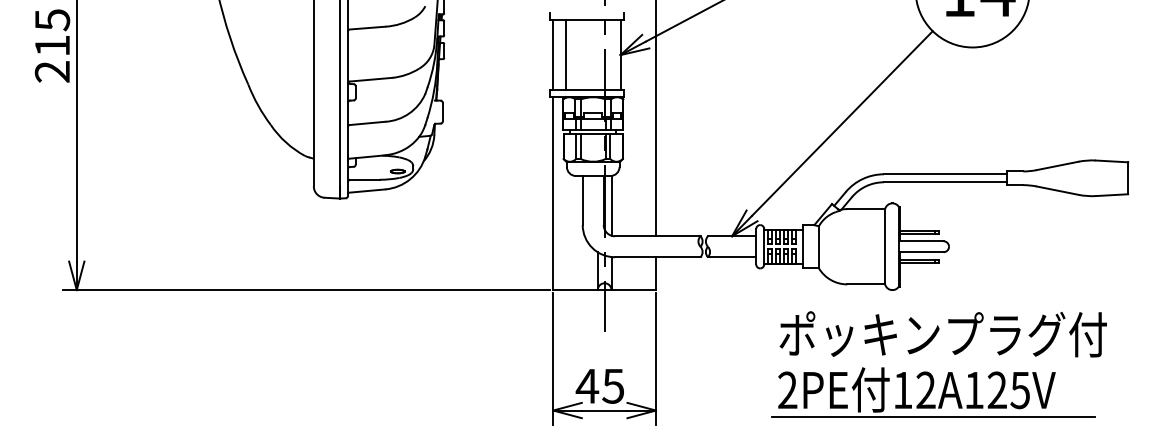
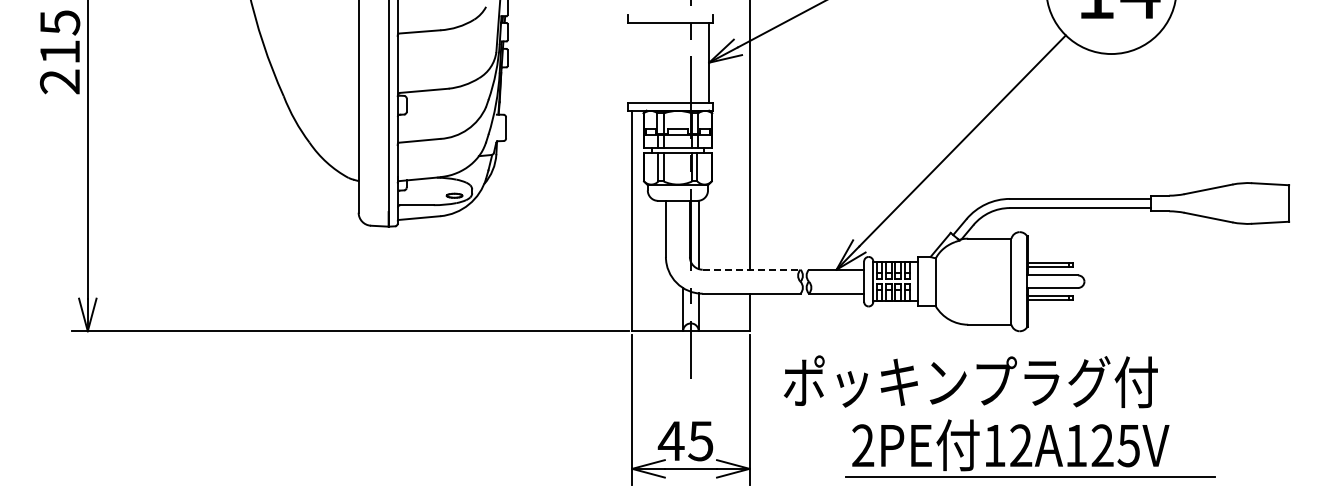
line: (553, 54) -> (632, 62), removed
line: (565, 54) -> (646, 62), removed
line: (657, 236) -> (751, 269), solid -> dashed
text: (942, 334) -> (970, 381), moved
part: (934, 392) -> (1030, 448), moved

